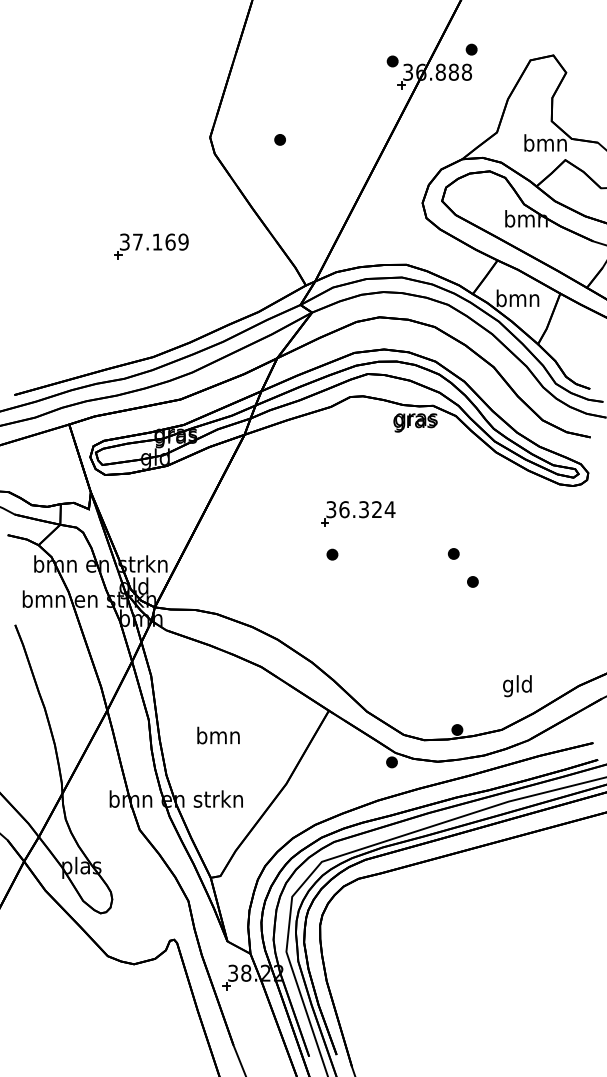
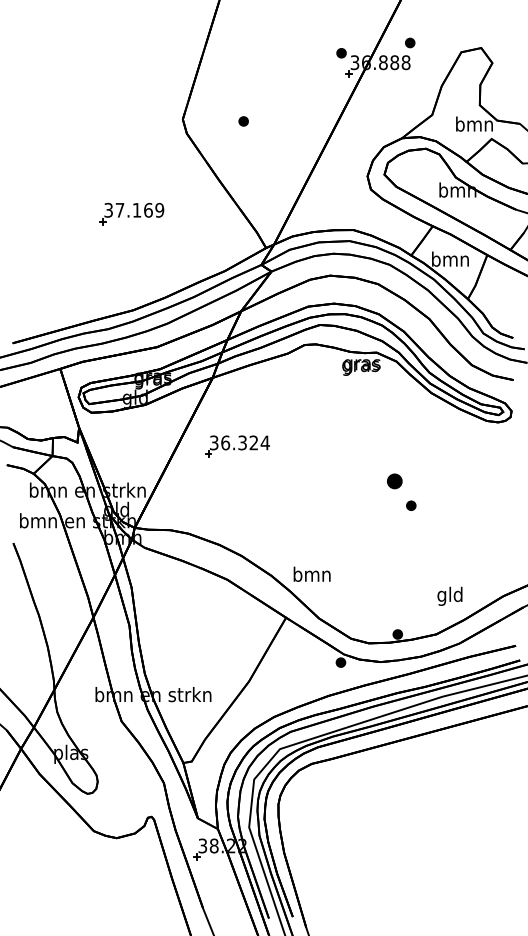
part: (358, 513) -> (237, 446), moved
part: (332, 554) -> (289, 481), removed
part: (453, 554) -> (394, 481), size x1.6
text: (217, 734) -> (311, 573), moved

